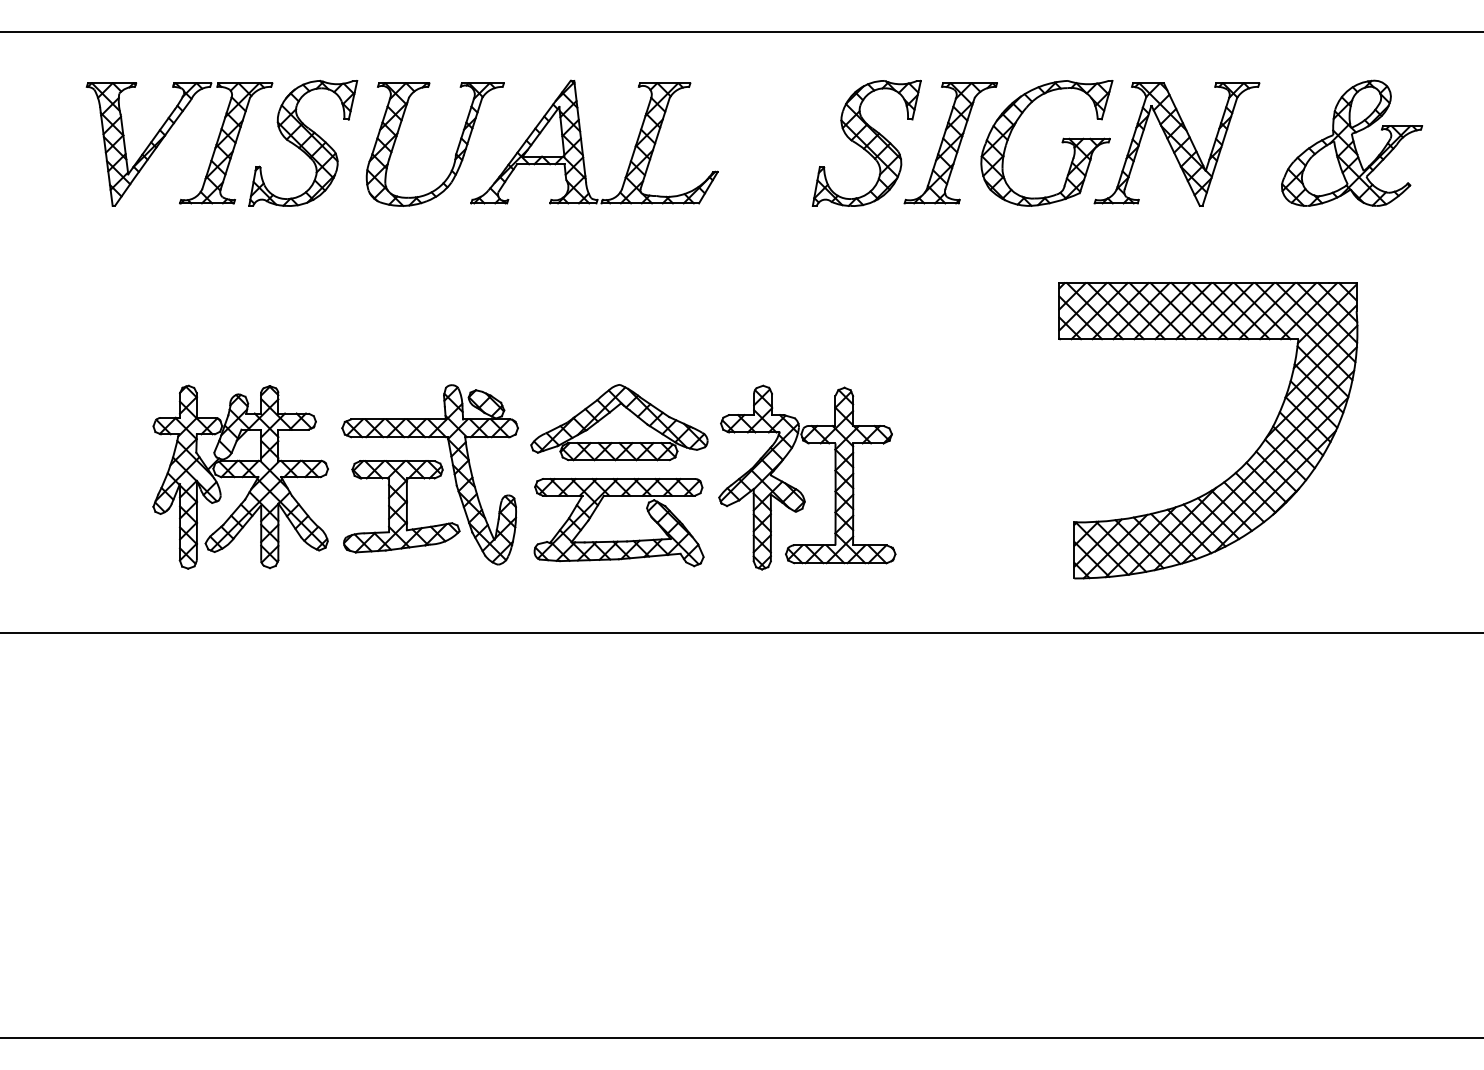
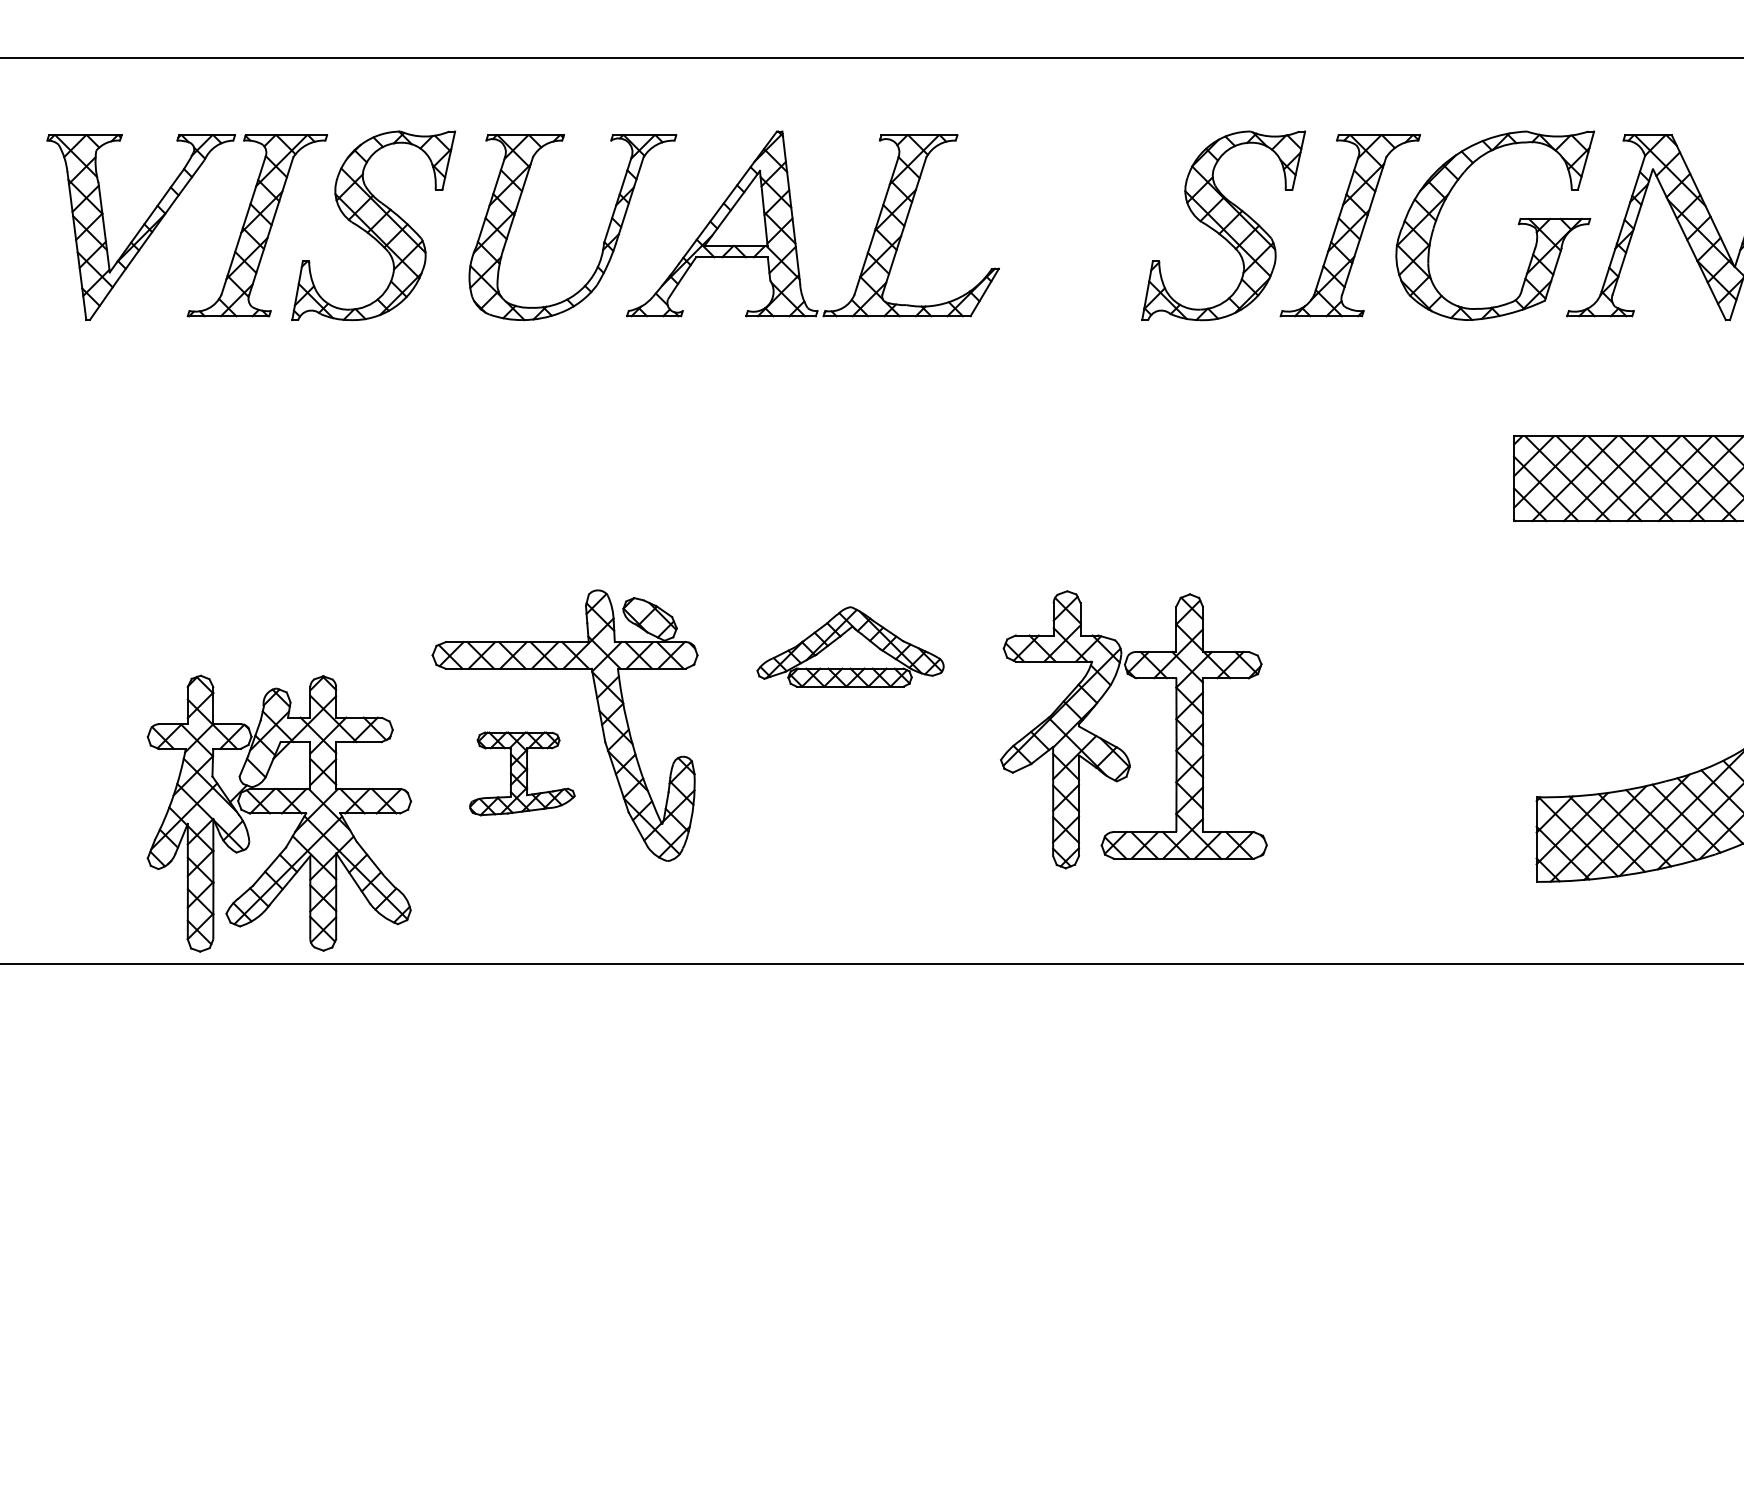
part: (619, 422) -> (850, 646), size x0.7
part: (240, 476) -> (279, 812), moved
part: (401, 506) -> (521, 773), size x0.6
part: (618, 540) -> (849, 824), removed

